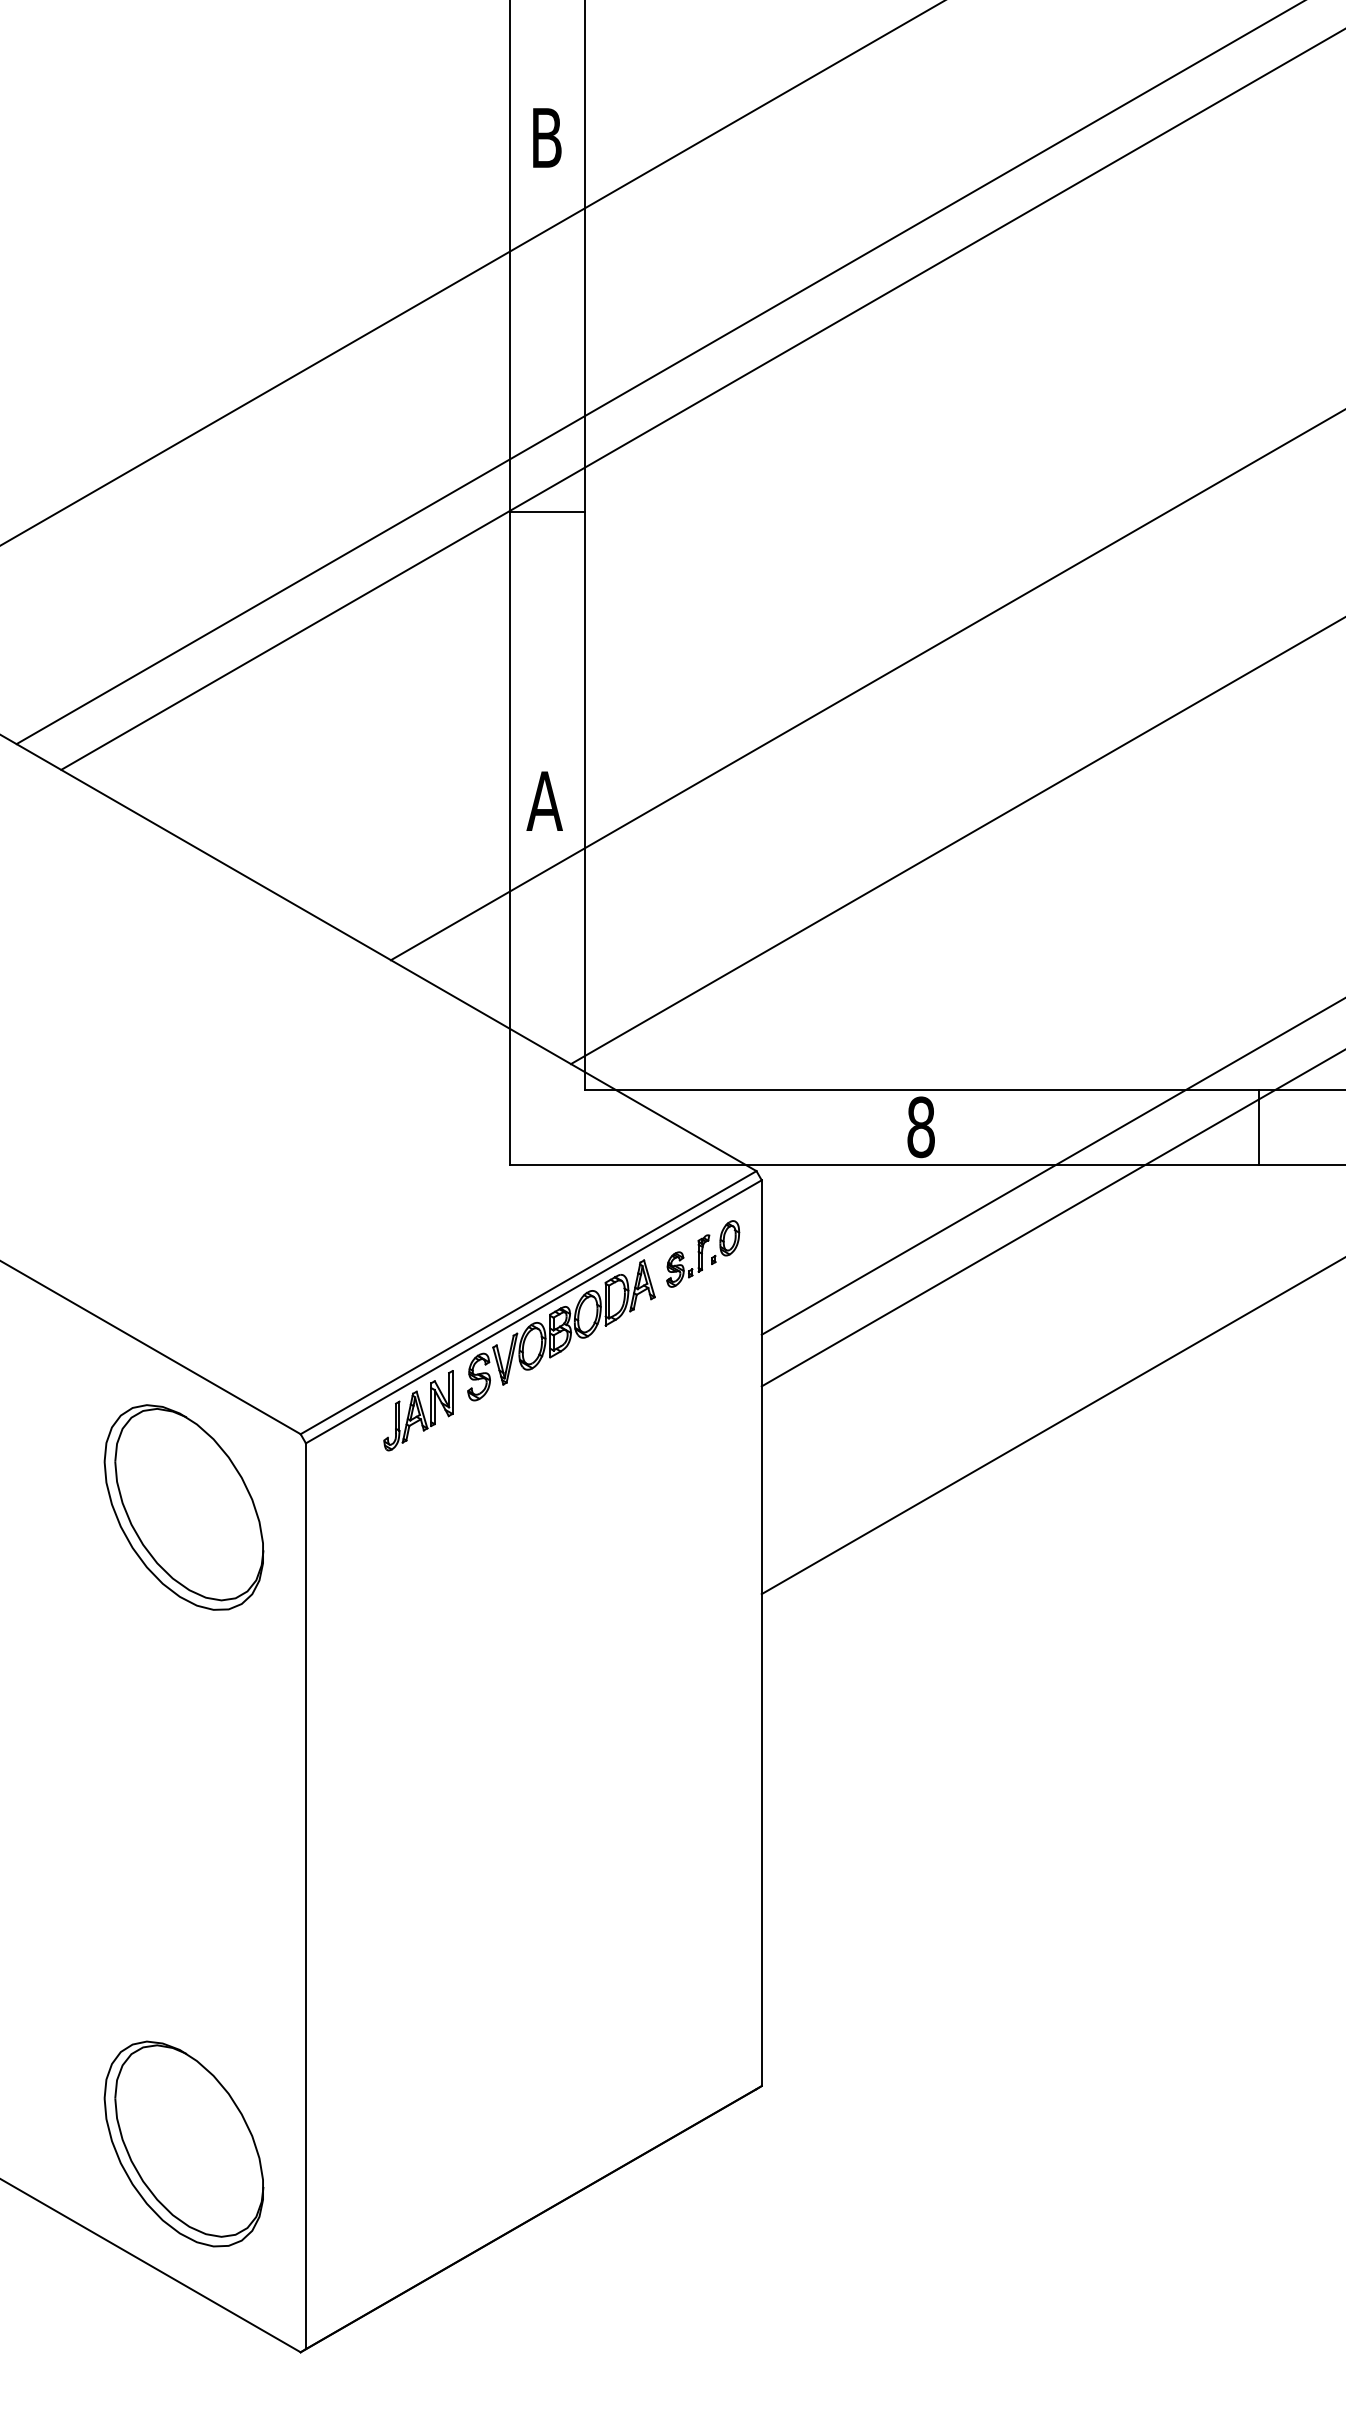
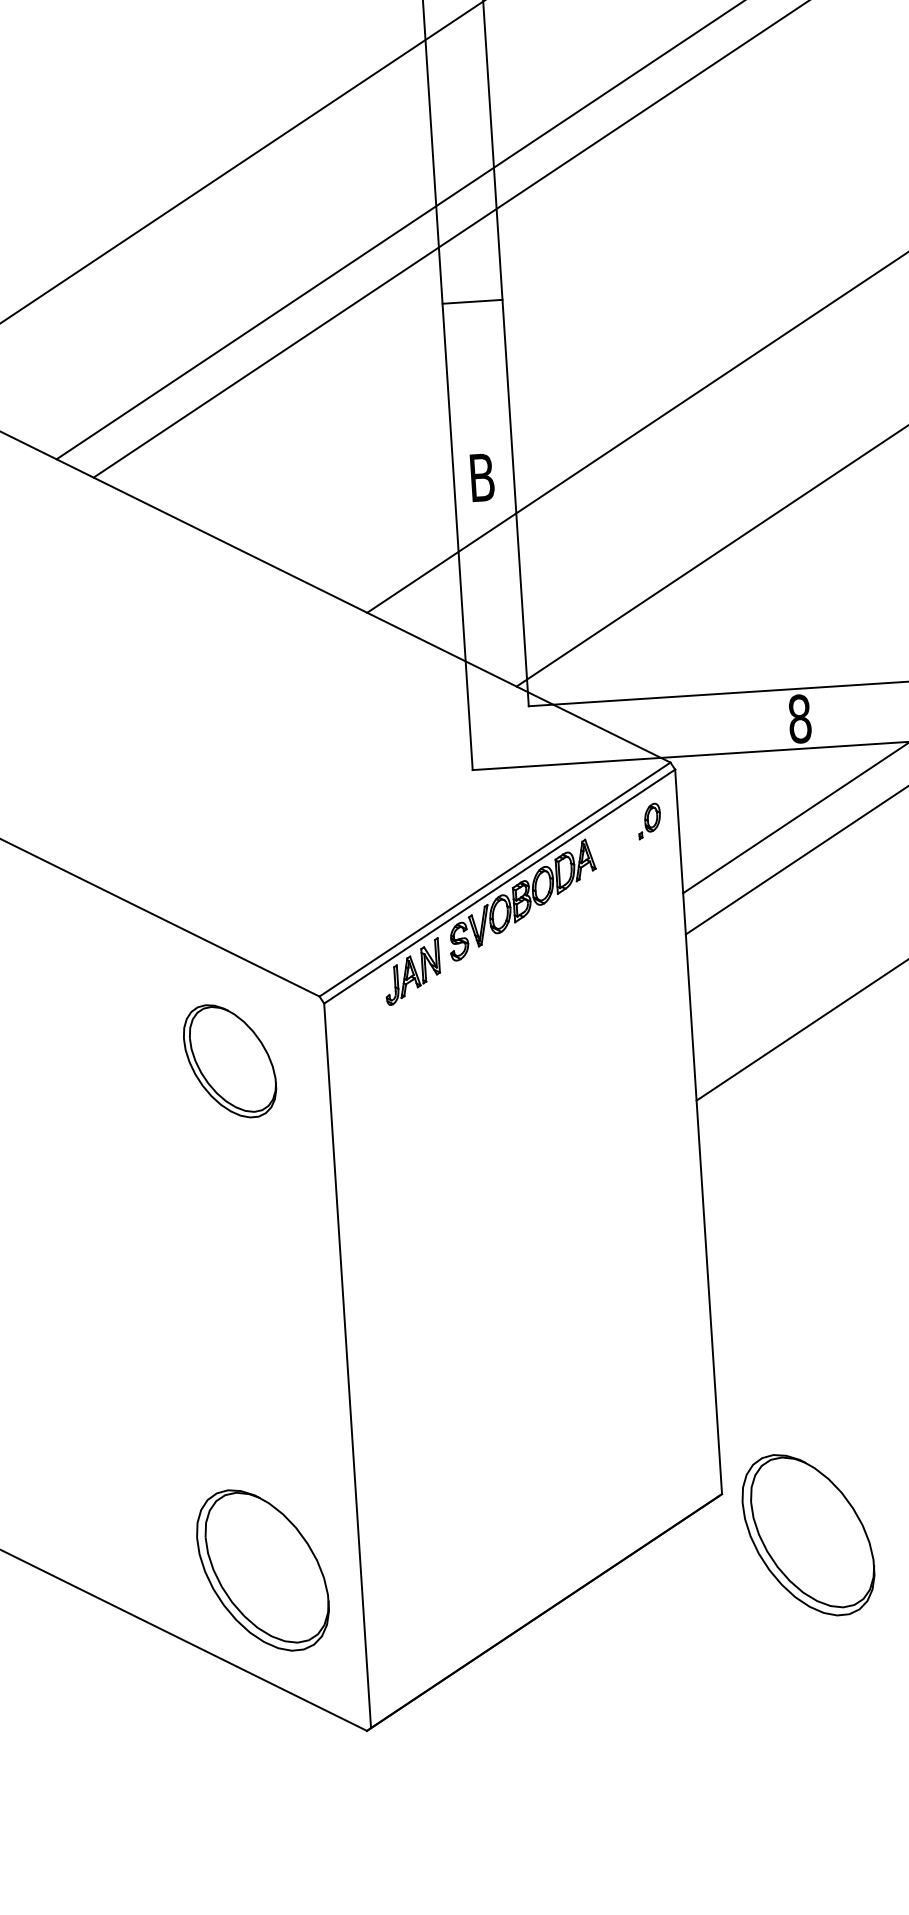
line: (546, 512) -> (472, 301), moved
text: (544, 800) -> (481, 477), A -> B
part: (688, 1260) -> (620, 837), removed
part: (183, 1507) -> (229, 1061), size x0.7
part: (865, 2143) -> (807, 1534), added

